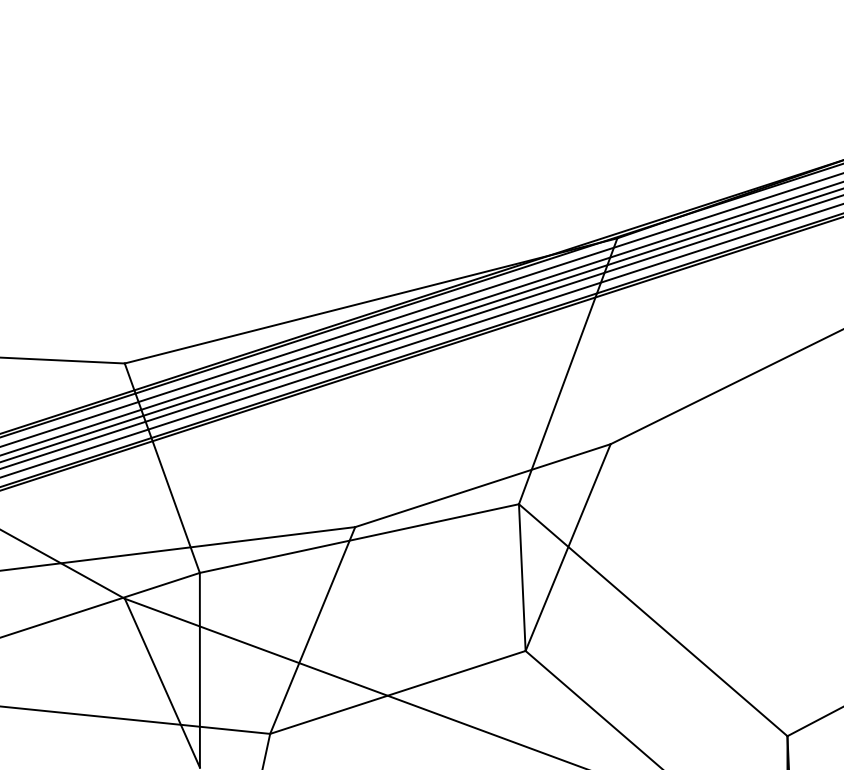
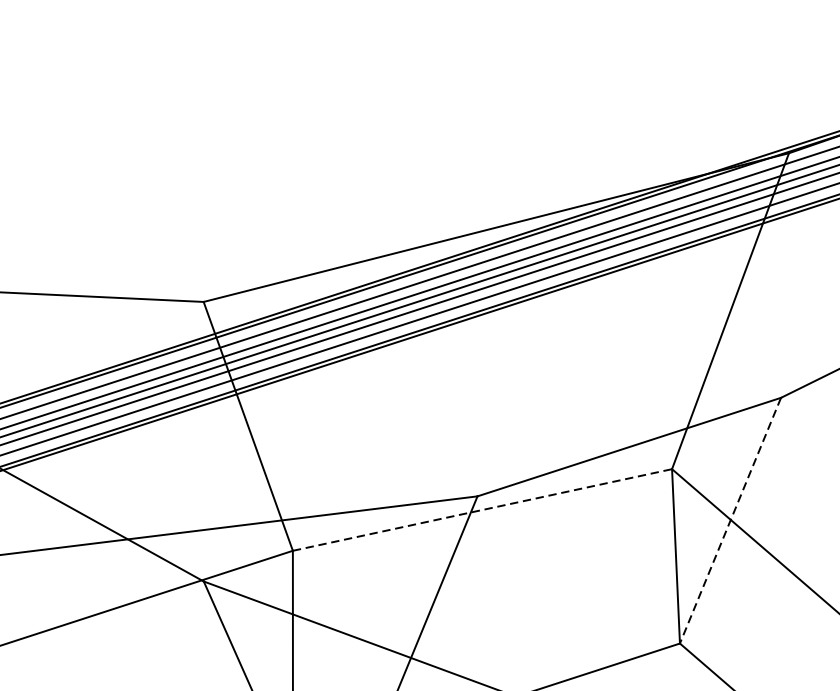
line: (359, 538) -> (482, 509), solid -> dashed
line: (568, 547) -> (730, 520), solid -> dashed

